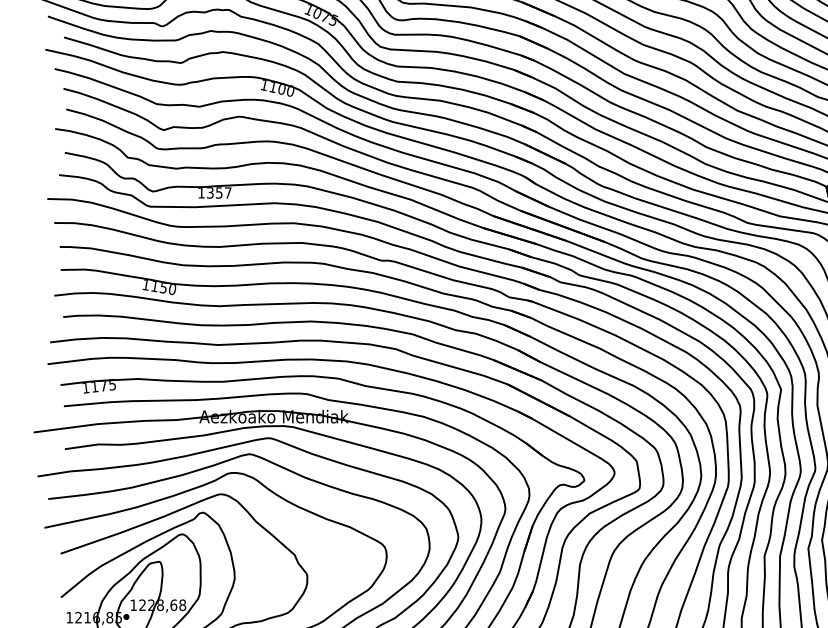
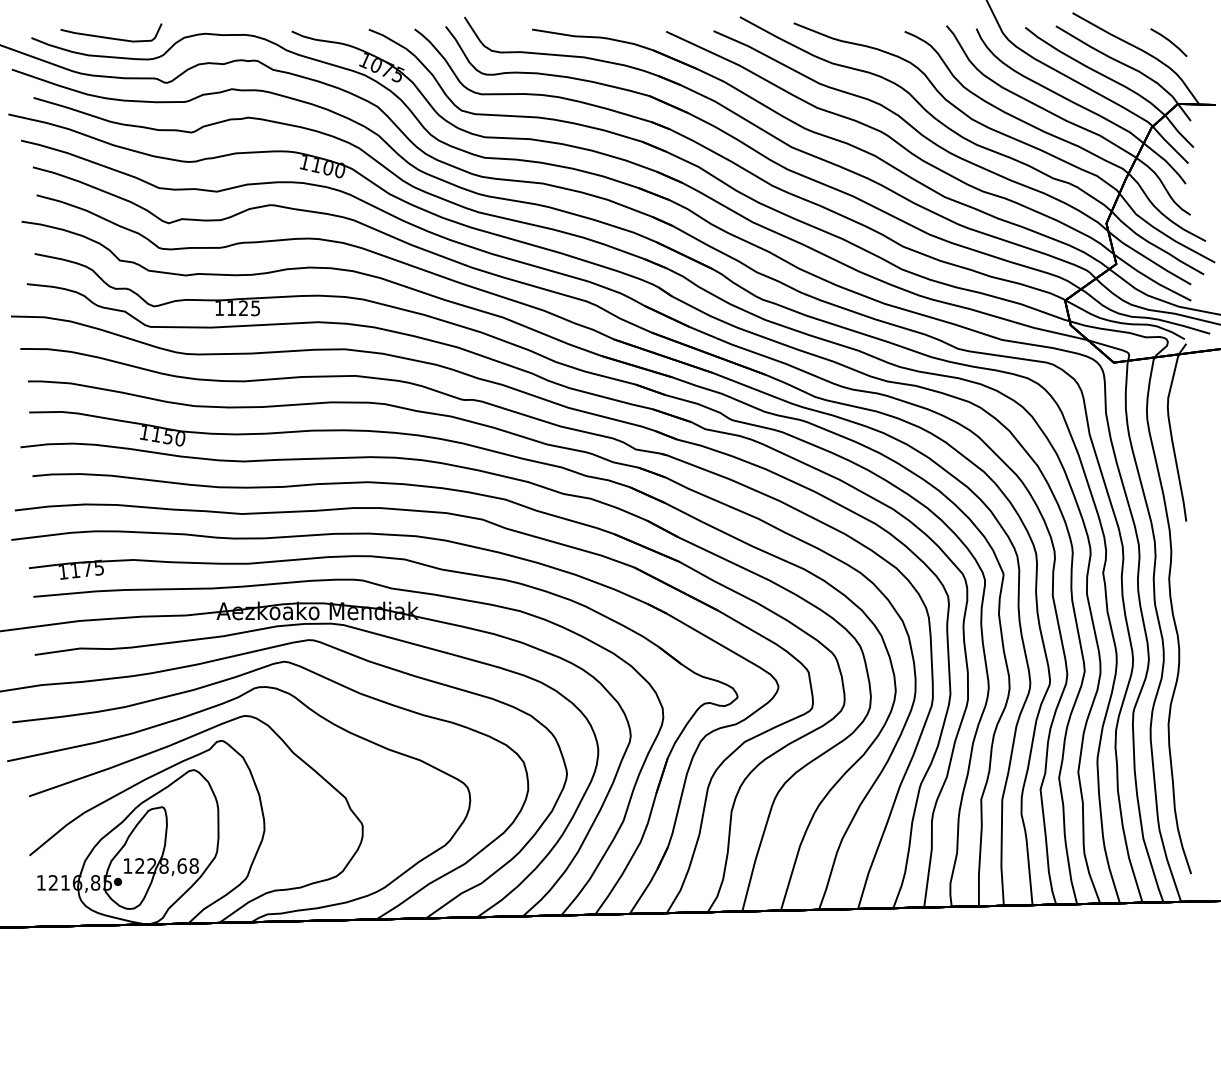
text: (219, 193) -> (243, 308), 1357 -> 1125

